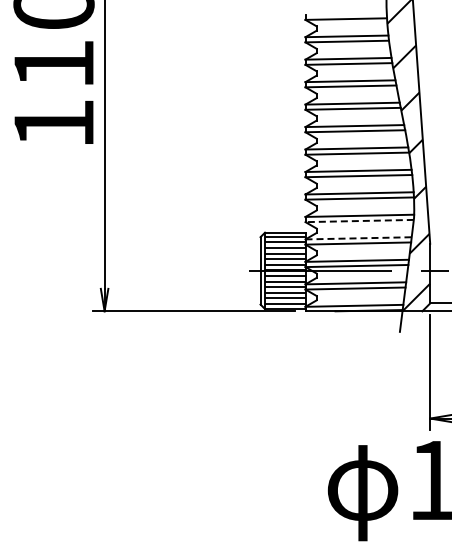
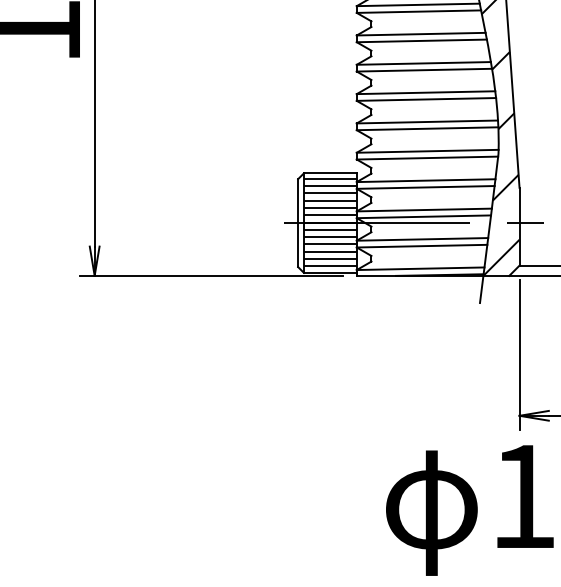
line: (359, 221) -> (427, 158), dashed -> solid
line: (359, 238) -> (427, 180), dashed -> solid

